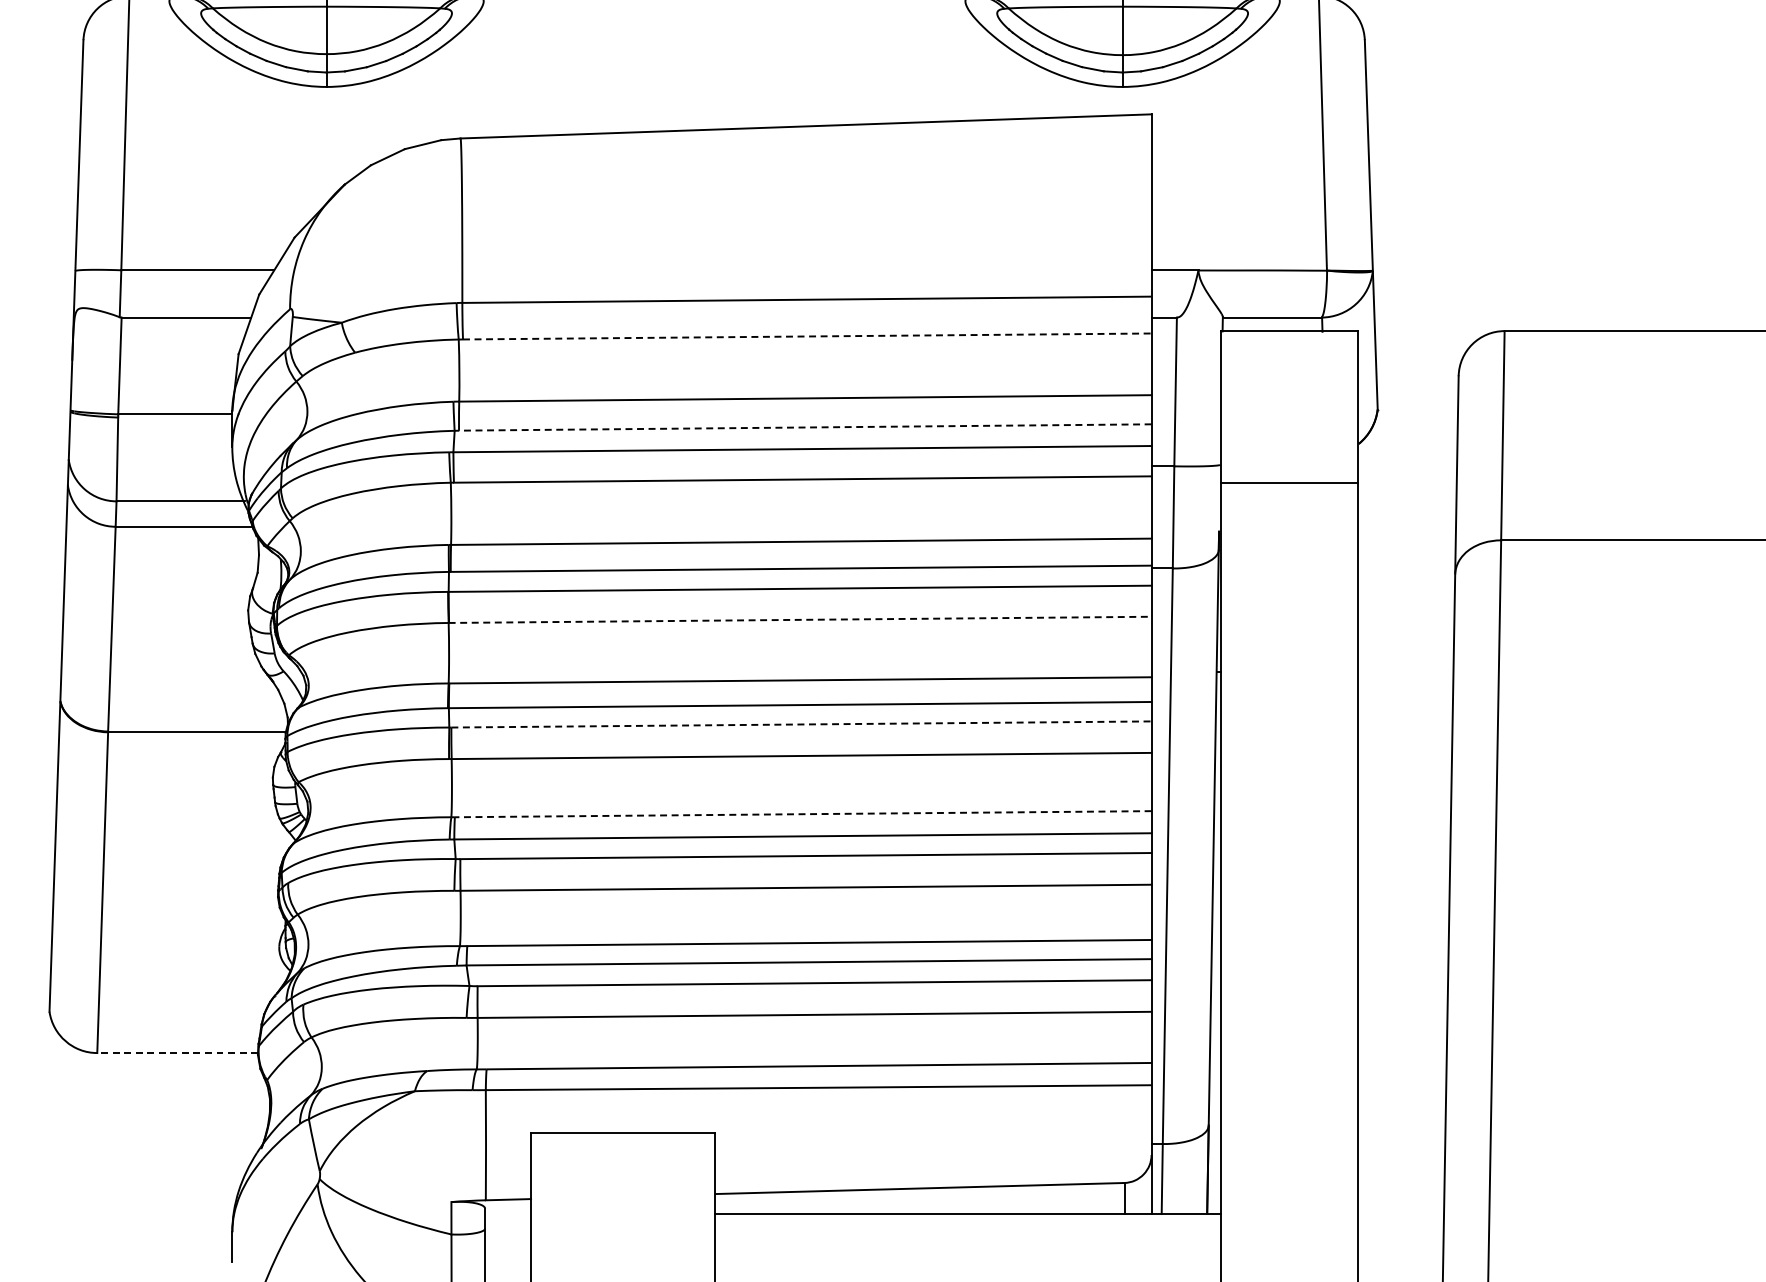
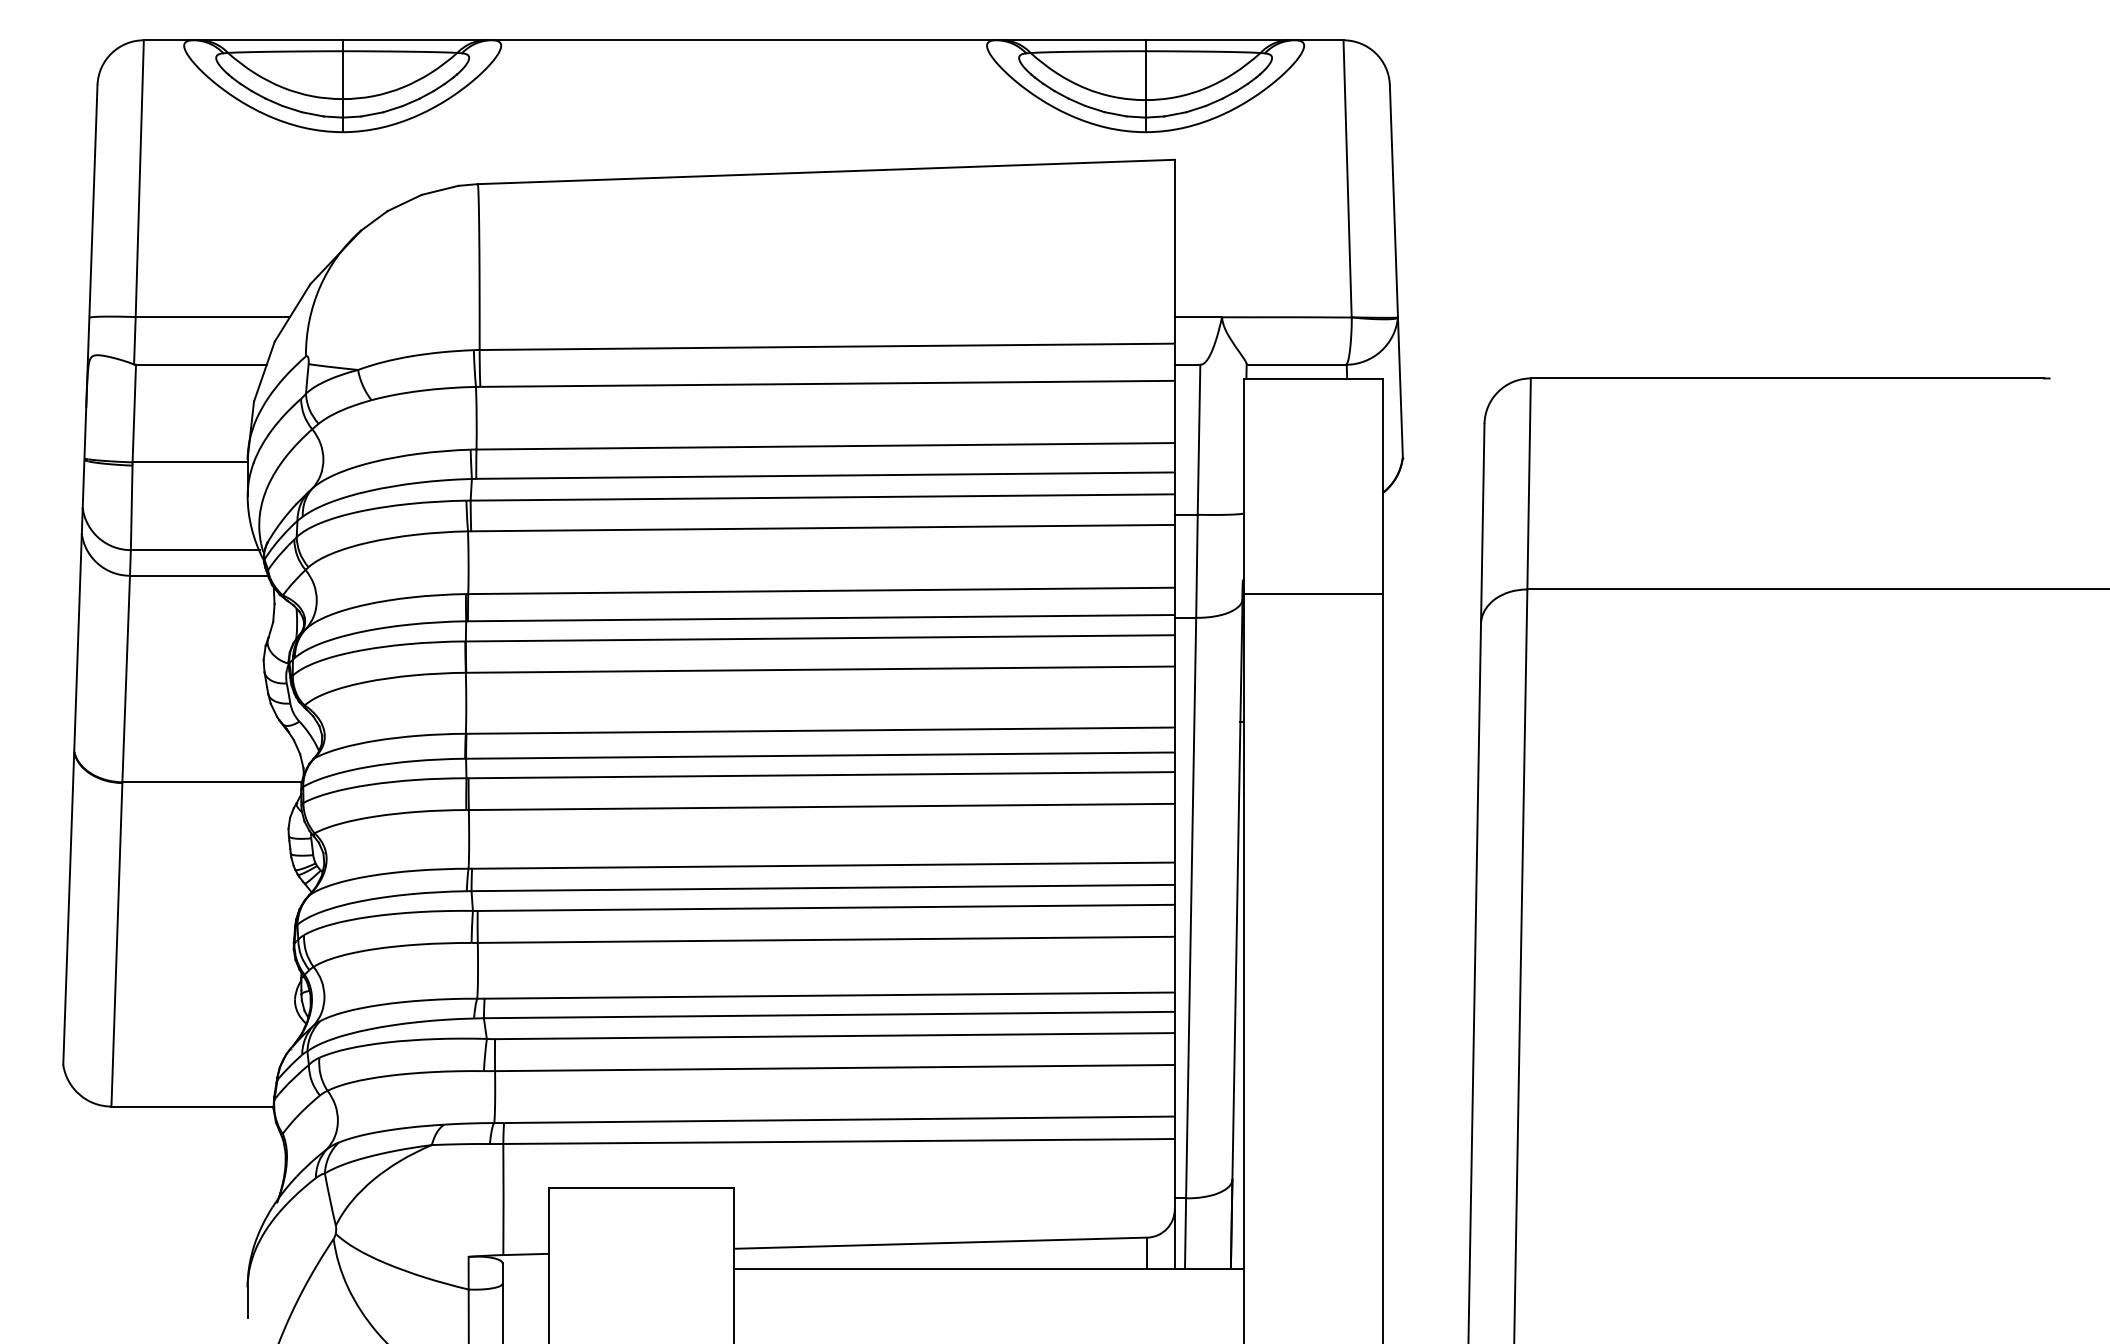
line: (808, 336) -> (828, 383), dashed -> solid
line: (805, 427) -> (825, 475), dashed -> solid
line: (1289, 482) -> (1313, 593), moved
line: (800, 619) -> (820, 669), dashed -> solid
line: (802, 724) -> (822, 775), dashed -> solid
line: (802, 814) -> (822, 865), dashed -> solid
line: (177, 1052) -> (192, 1106), dashed -> solid

